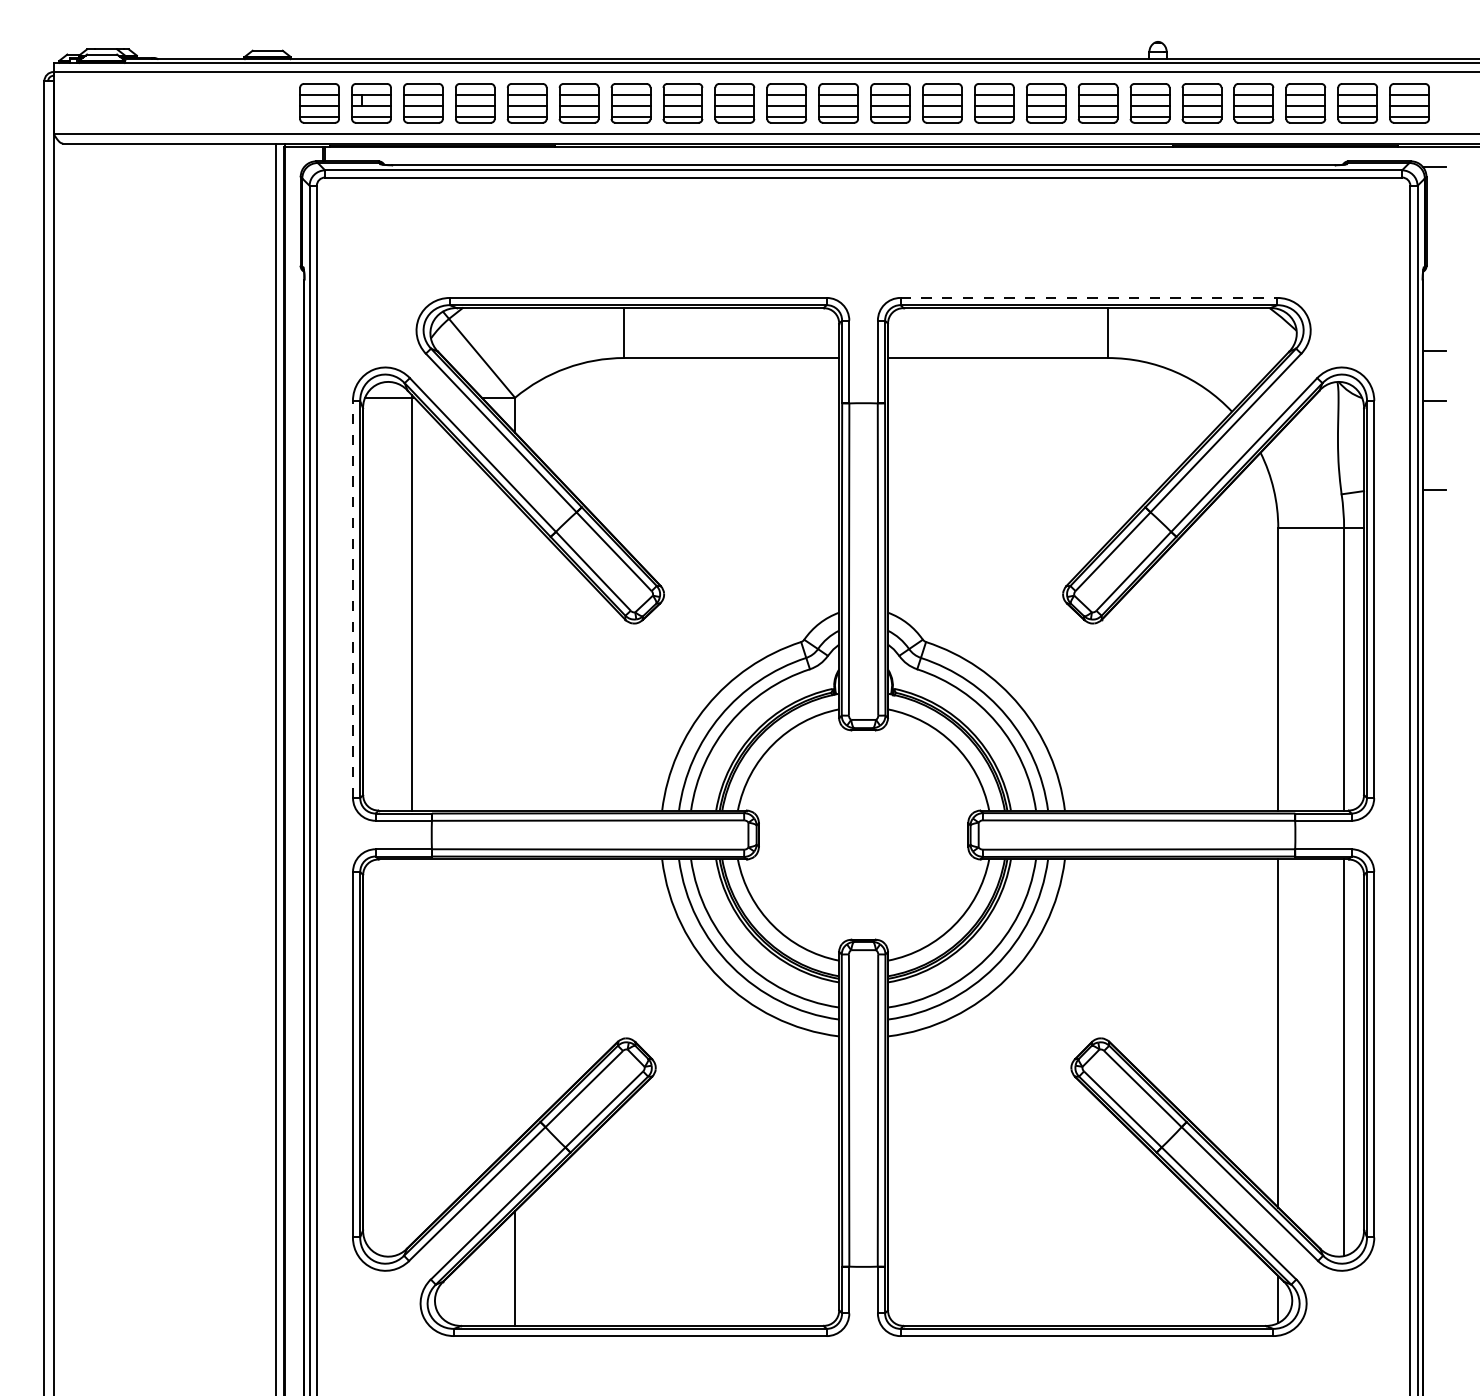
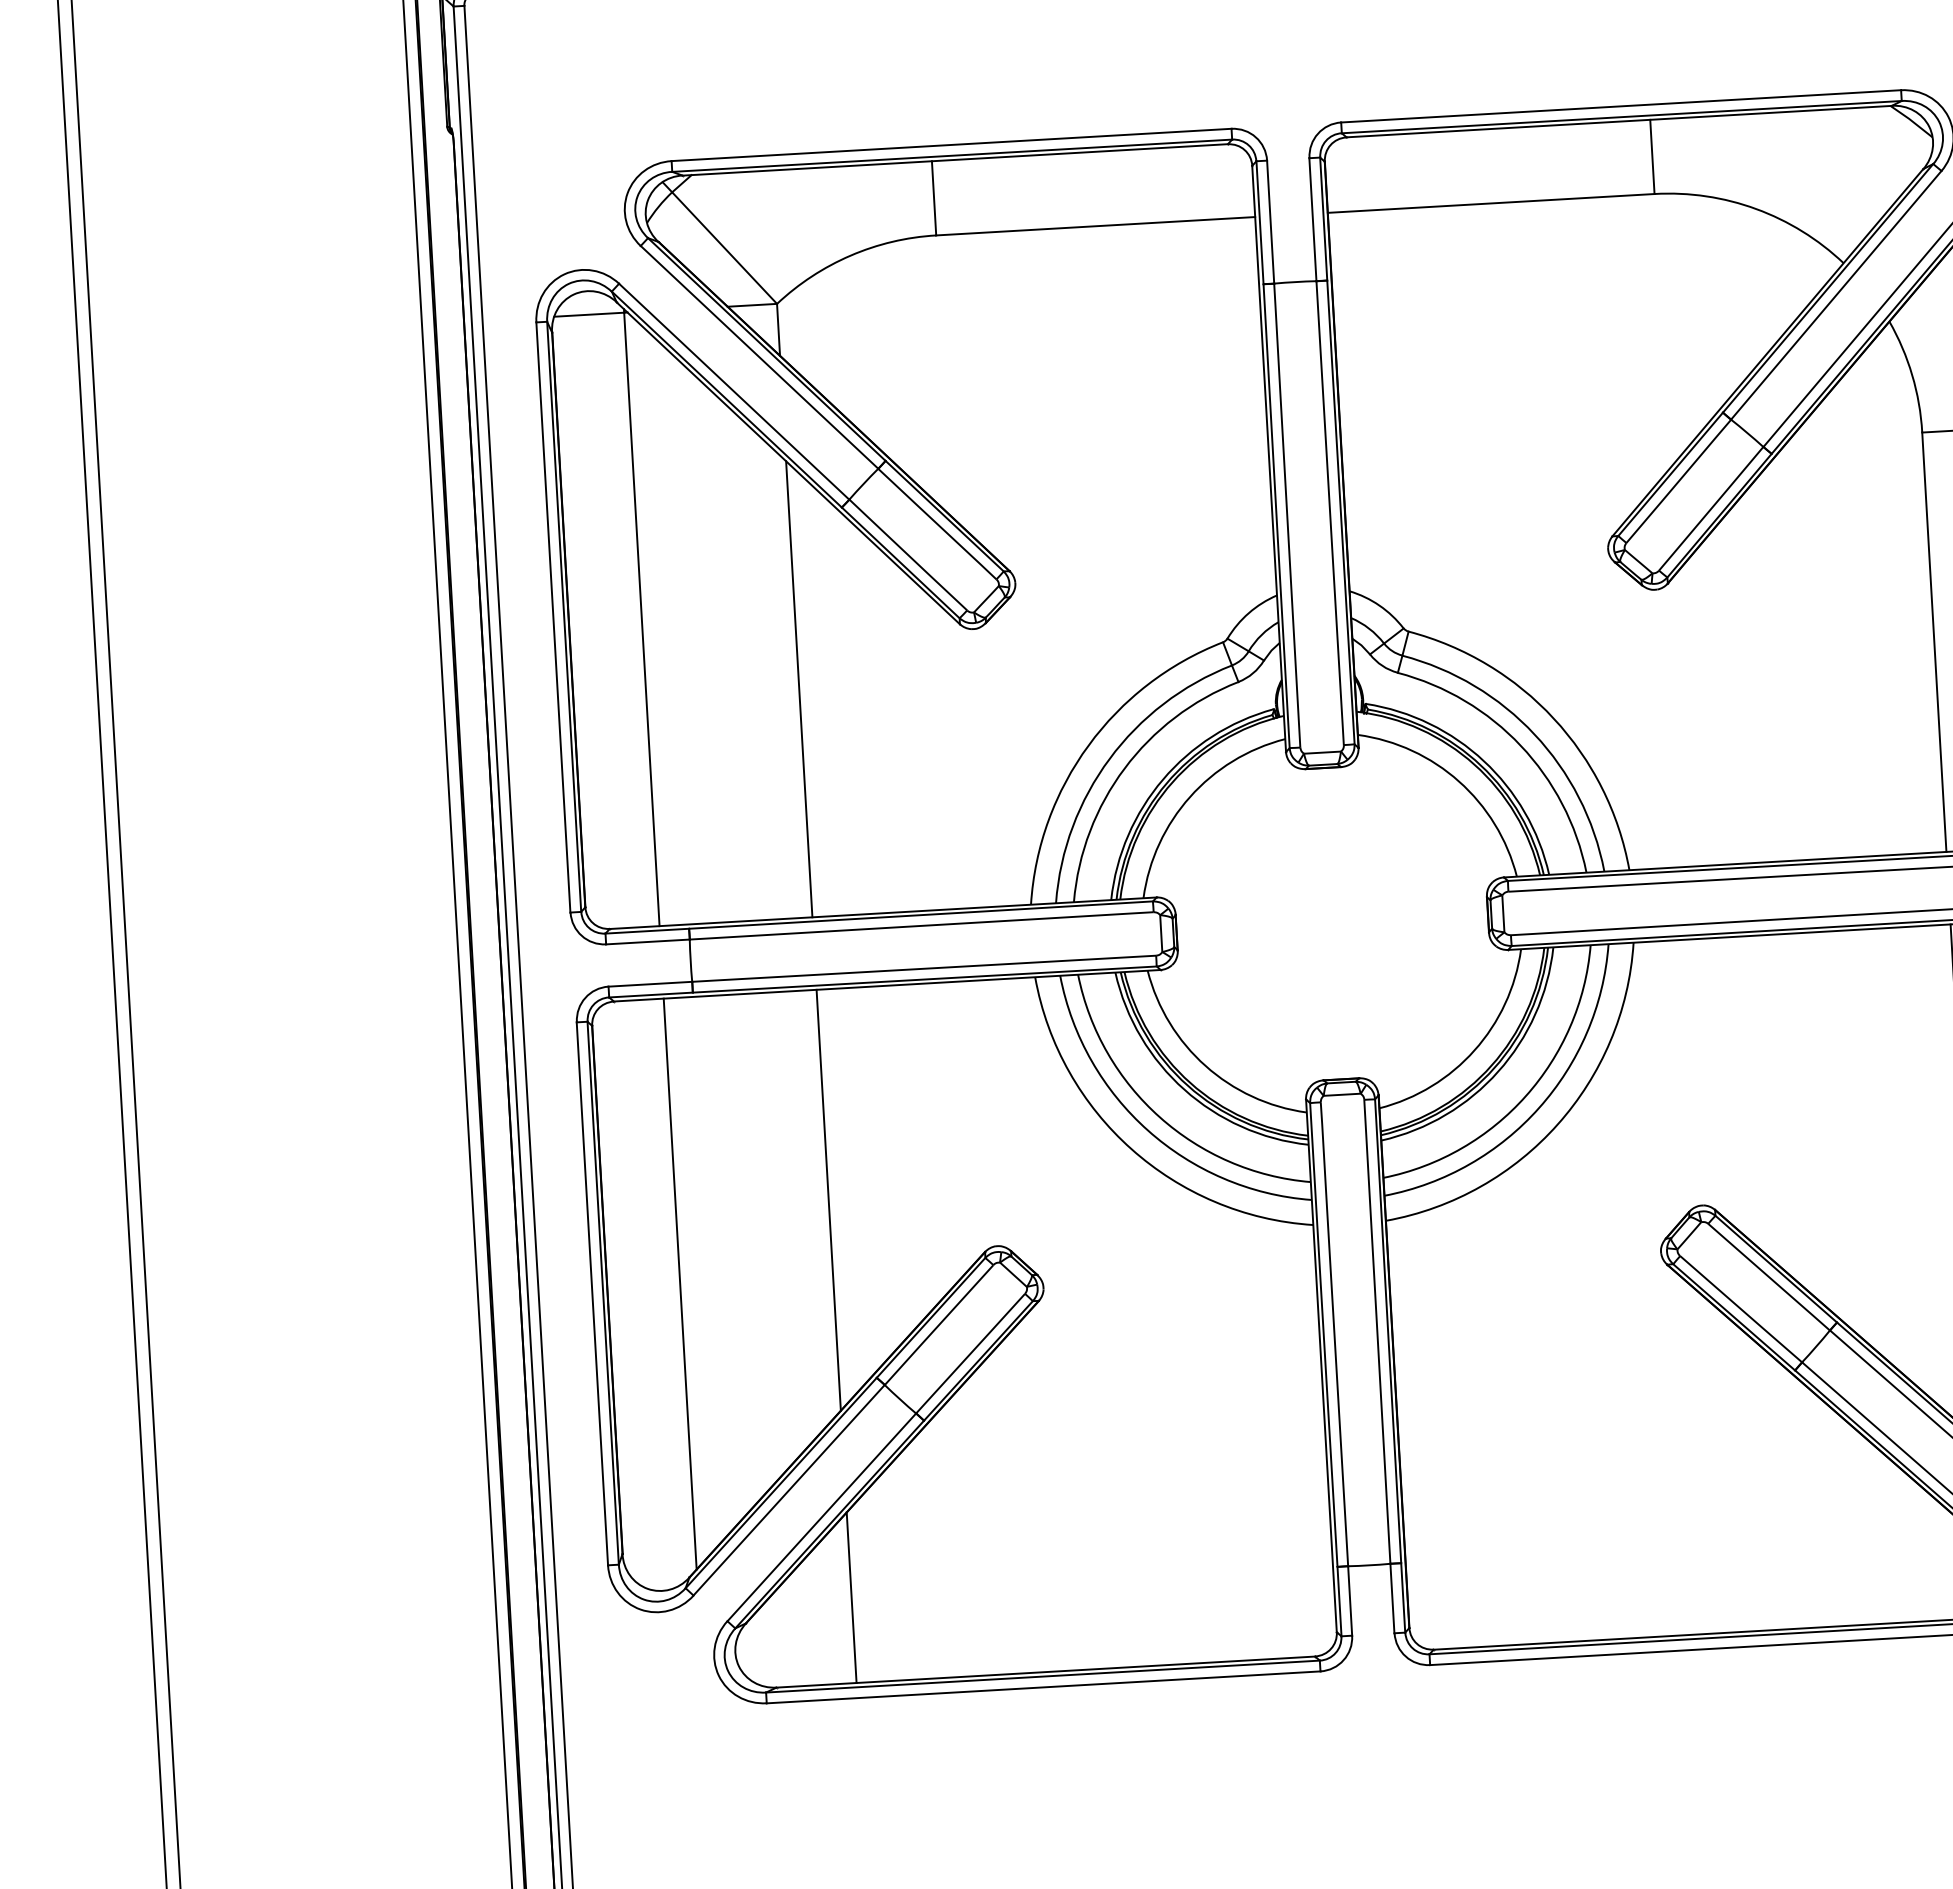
line: (1089, 297) -> (1621, 105), dashed -> solid
line: (352, 599) -> (552, 617), dashed -> solid
line: (515, 656) -> (799, 688), added
line: (515, 1000) -> (829, 1199), added
line: (412, 1051) -> (680, 1283), added

